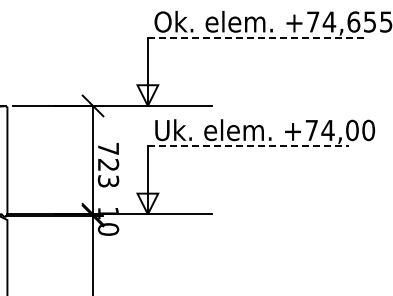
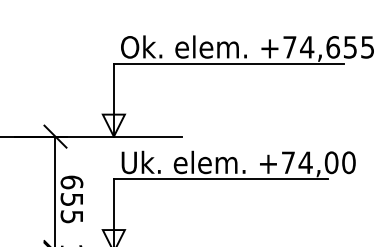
line: (255, 37) -> (228, 63), dashed -> solid
line: (248, 146) -> (221, 179), dashed -> solid
text: (108, 164) -> (71, 199), 723 -> 655

